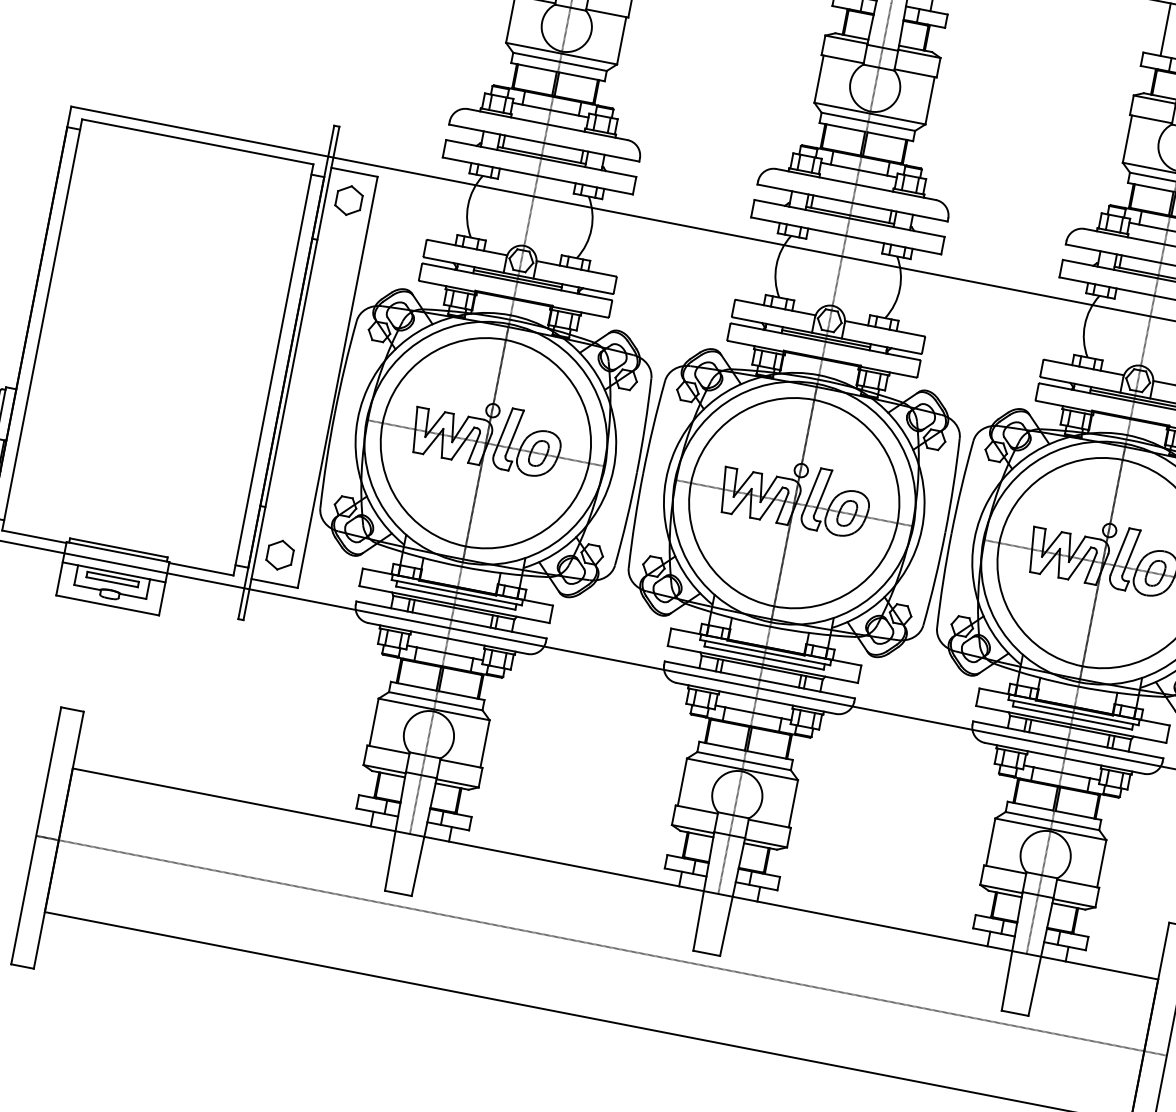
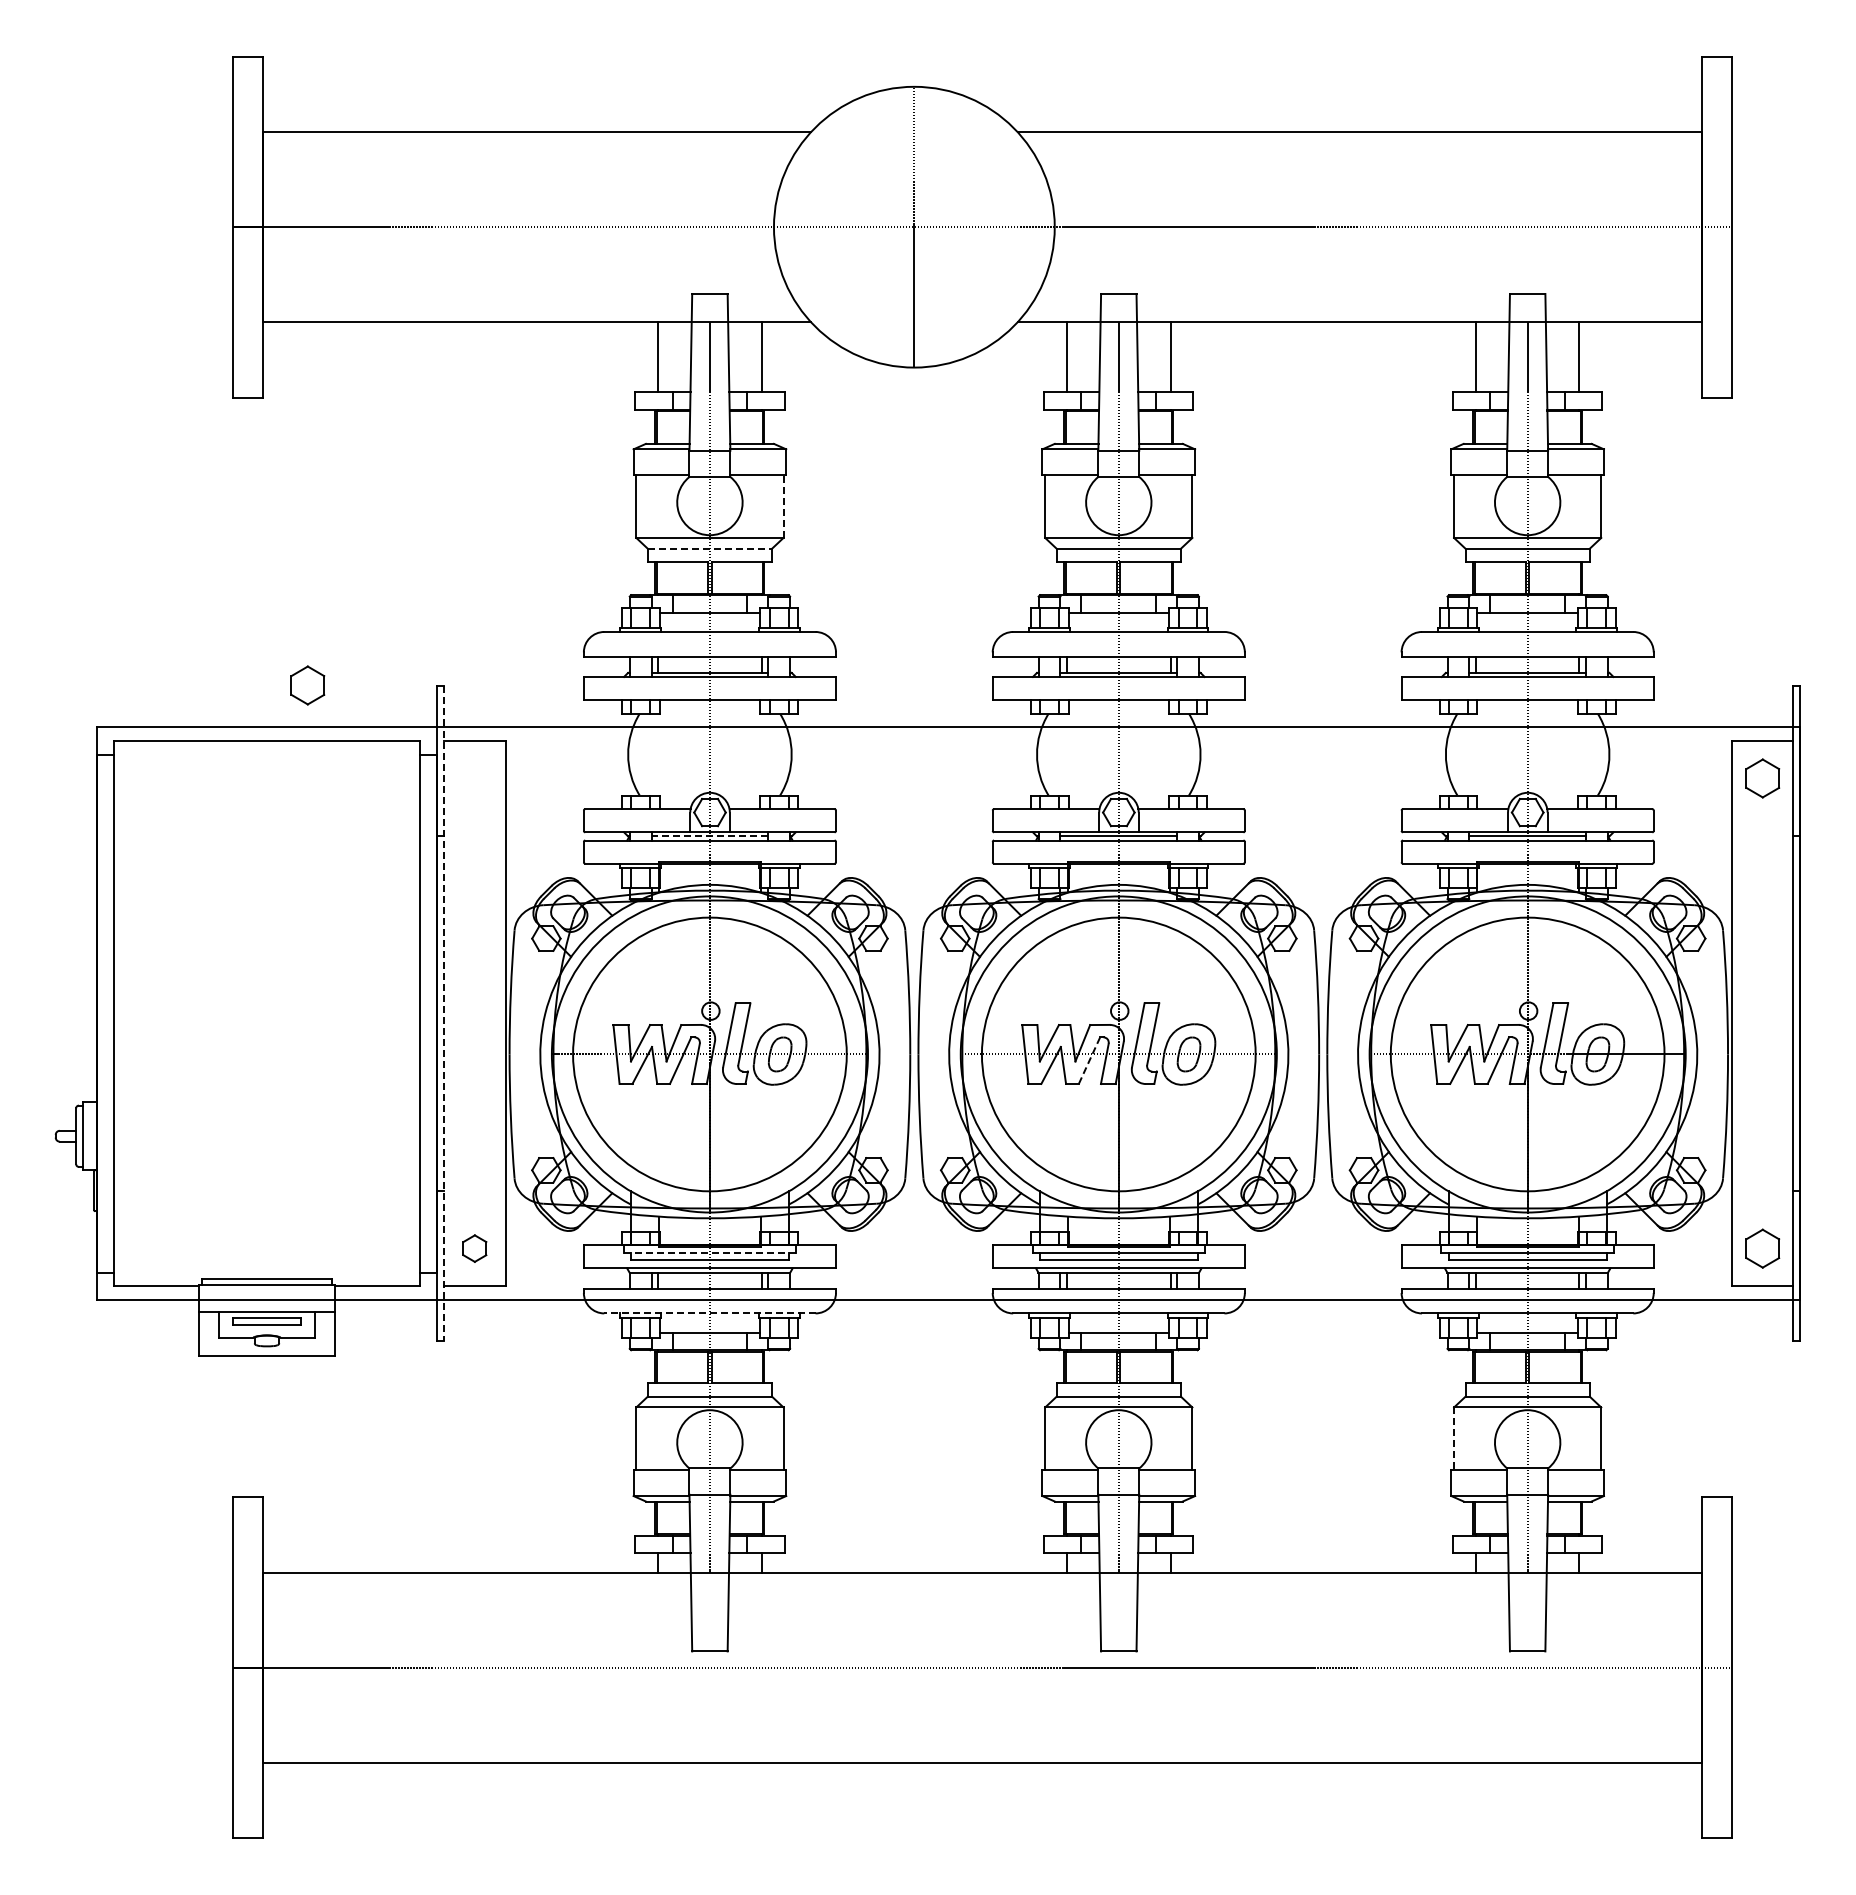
line: (621, 40) -> (783, 506), solid -> dashed
line: (560, 61) -> (710, 548), solid -> dashed
part: (348, 200) -> (307, 685), moved
line: (517, 278) -> (709, 836), solid -> dashed
line: (291, 374) -> (444, 1014), solid -> dashed
line: (771, 503) -> (1089, 1060), solid -> dashed
part: (279, 555) -> (474, 1248), size x0.7
line: (456, 592) -> (709, 1252), solid -> dashed
line: (447, 638) -> (709, 1313), solid -> dashed
line: (990, 842) -> (1454, 1439), solid -> dashed

